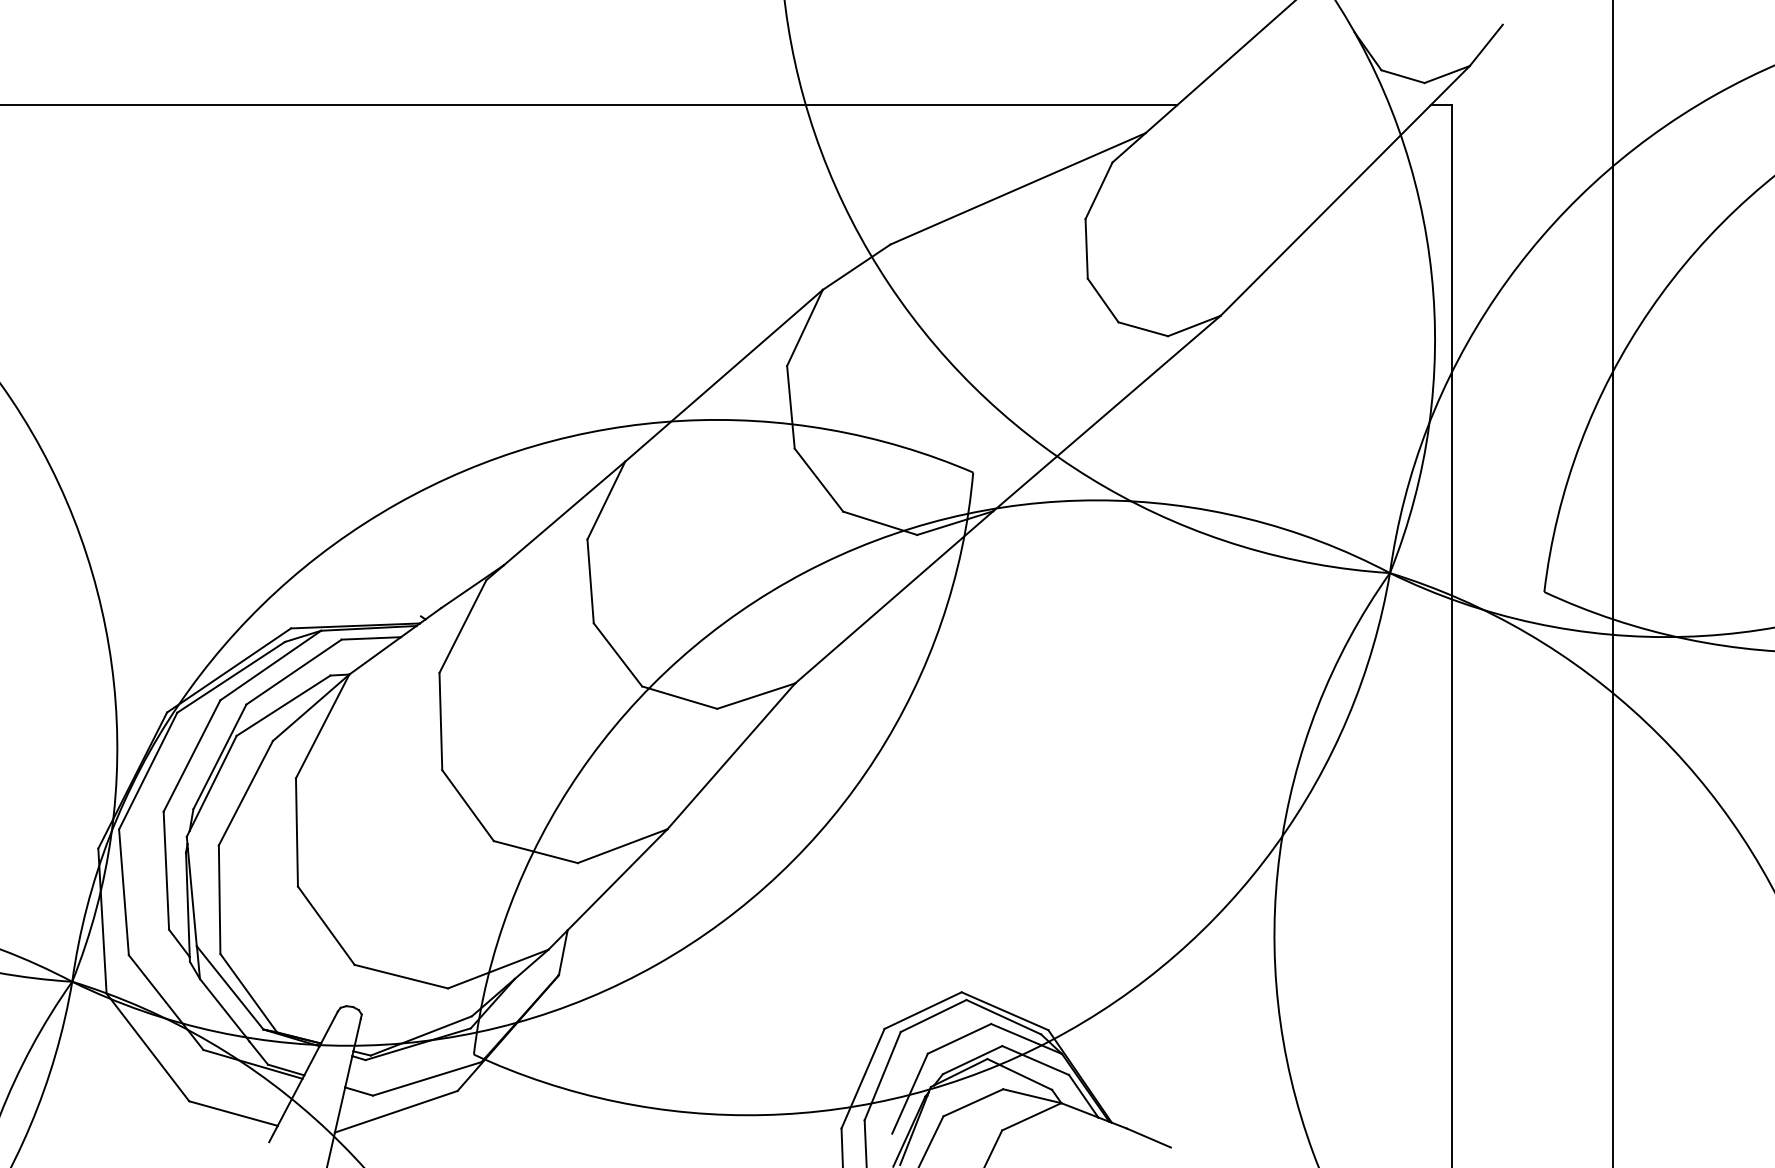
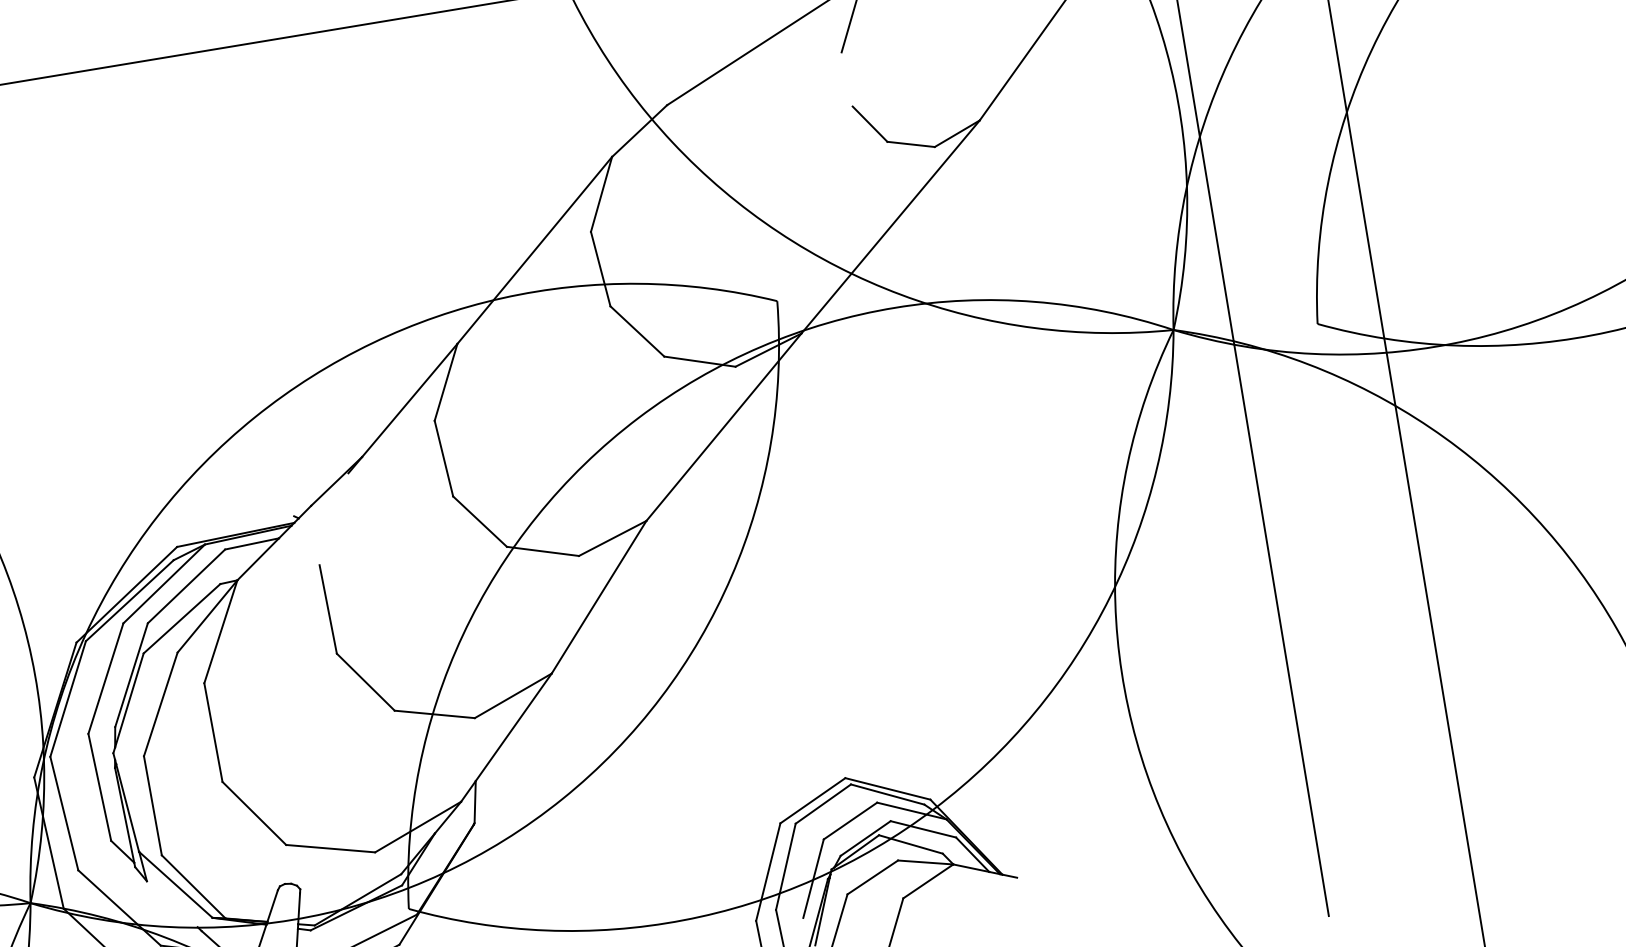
line: (1086, 248) -> (846, 79), removed
line: (462, 626) -> (333, 519), removed
line: (222, 1007) -> (171, 903), removed
line: (1148, 1137) -> (1038, 882), removed

